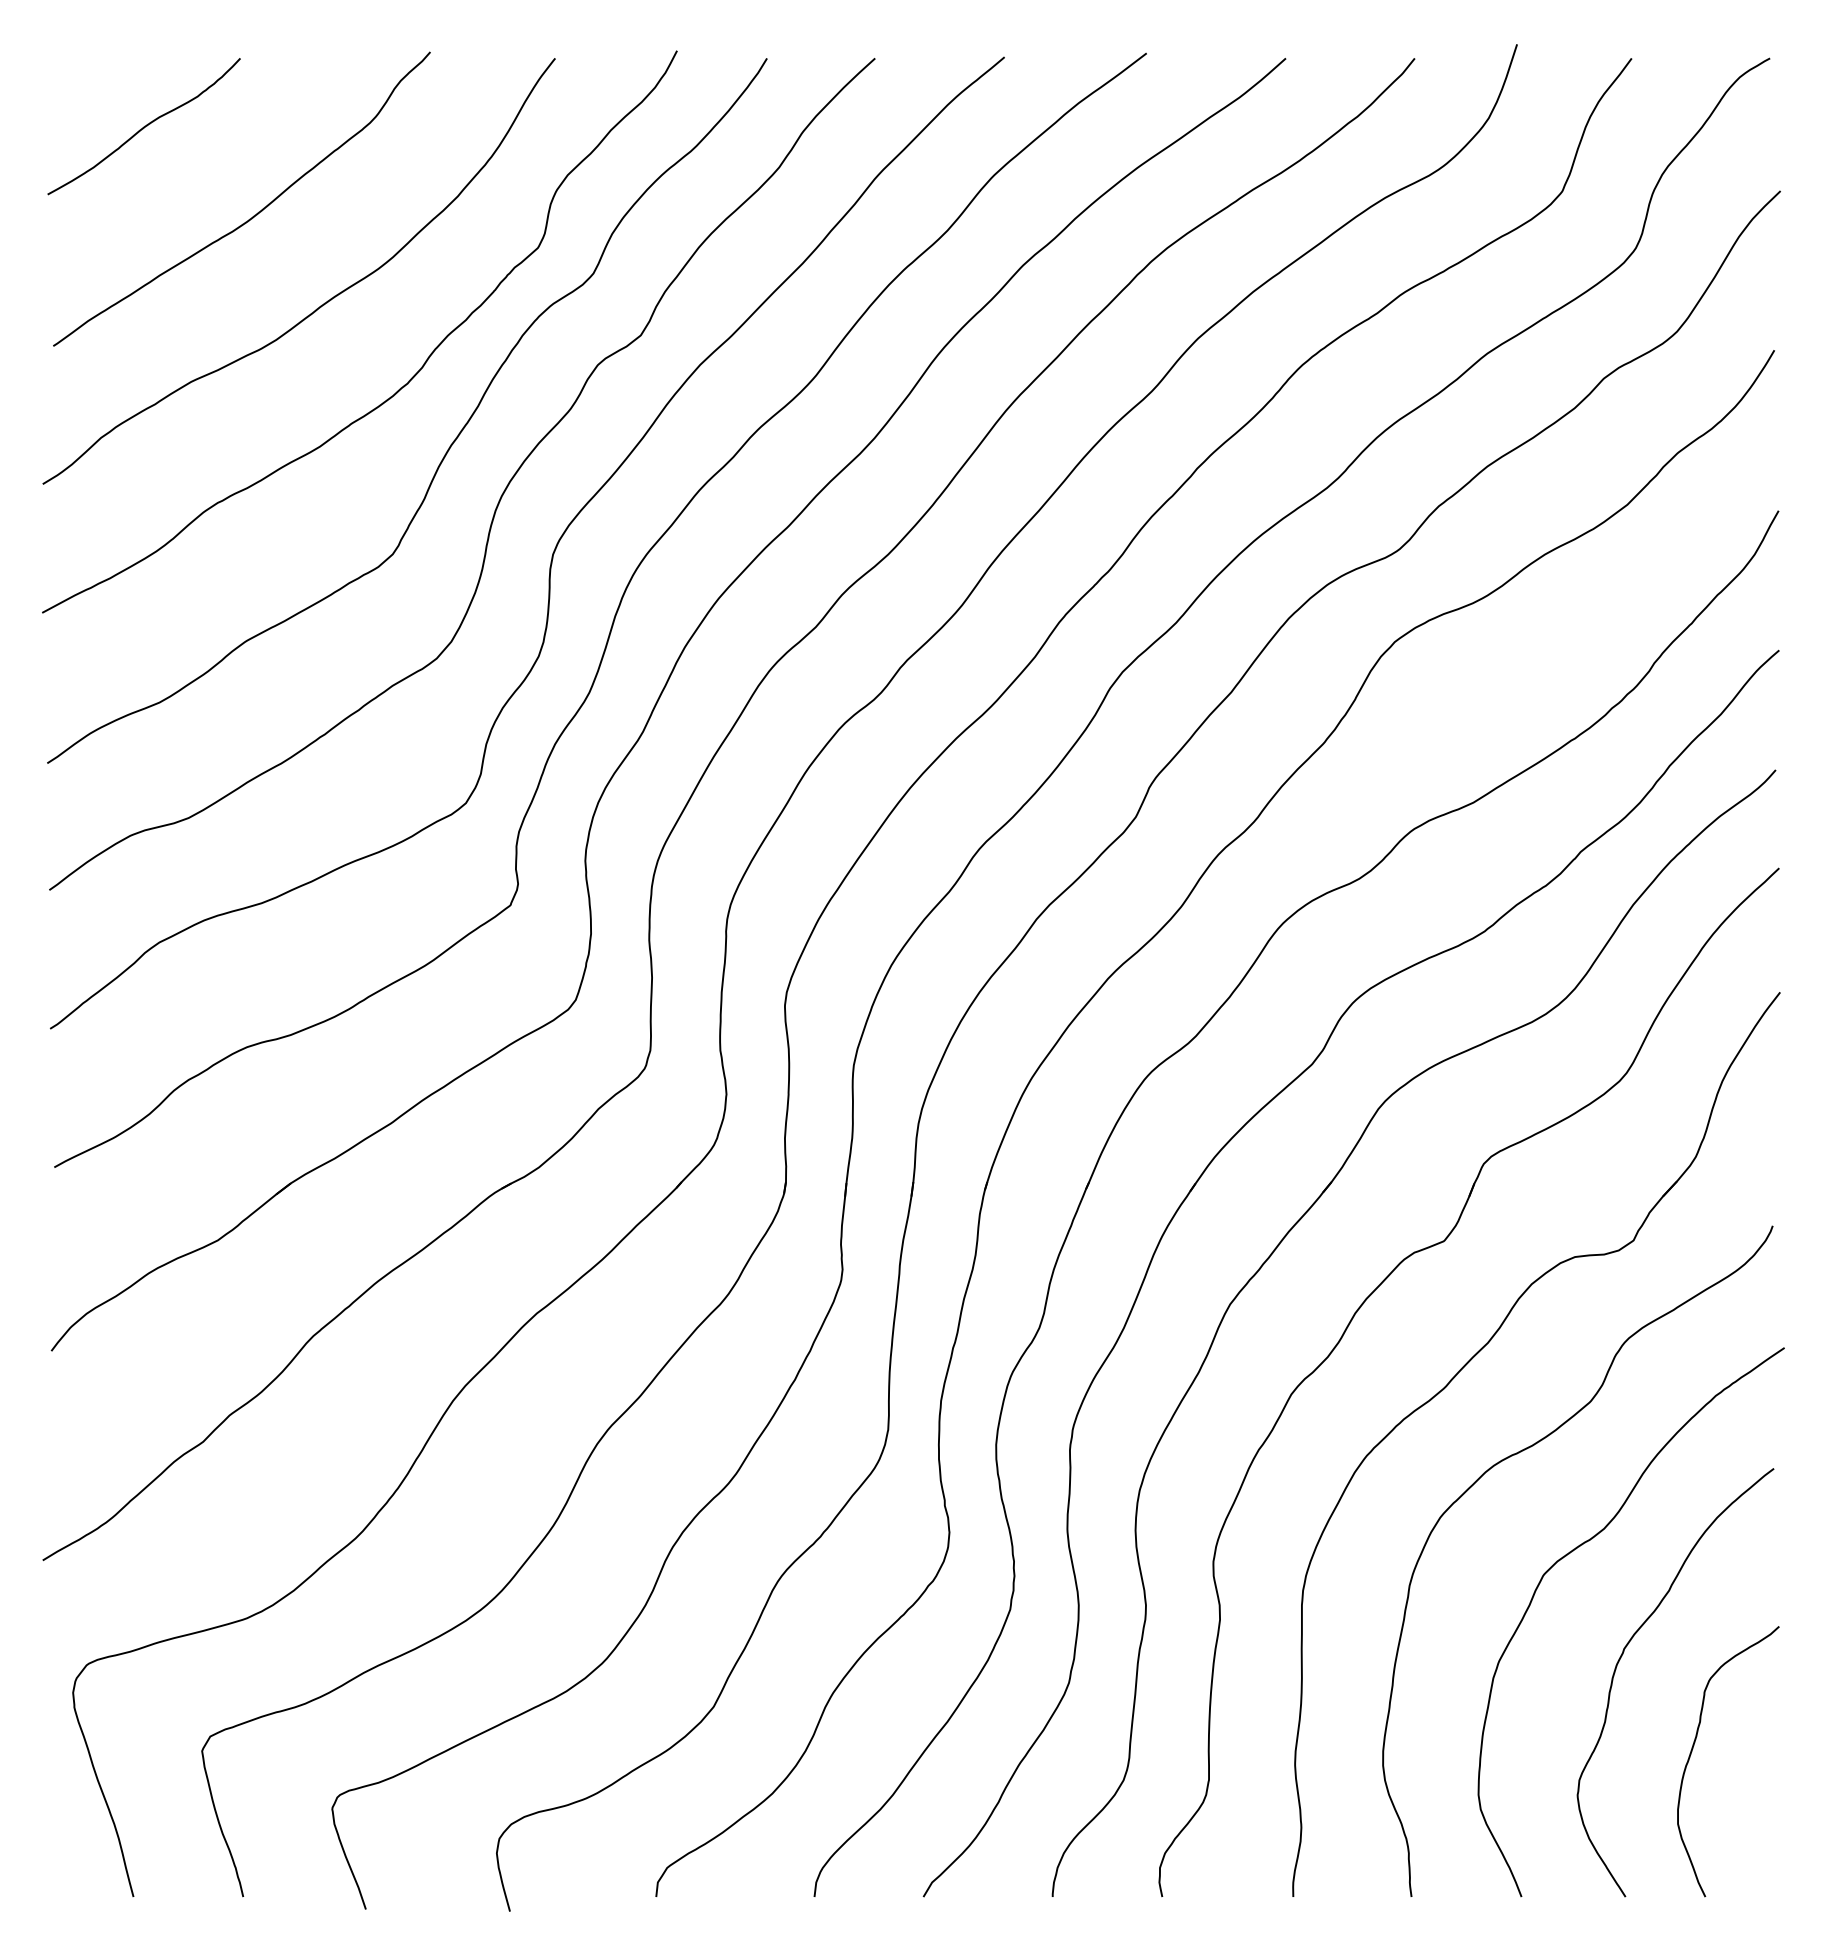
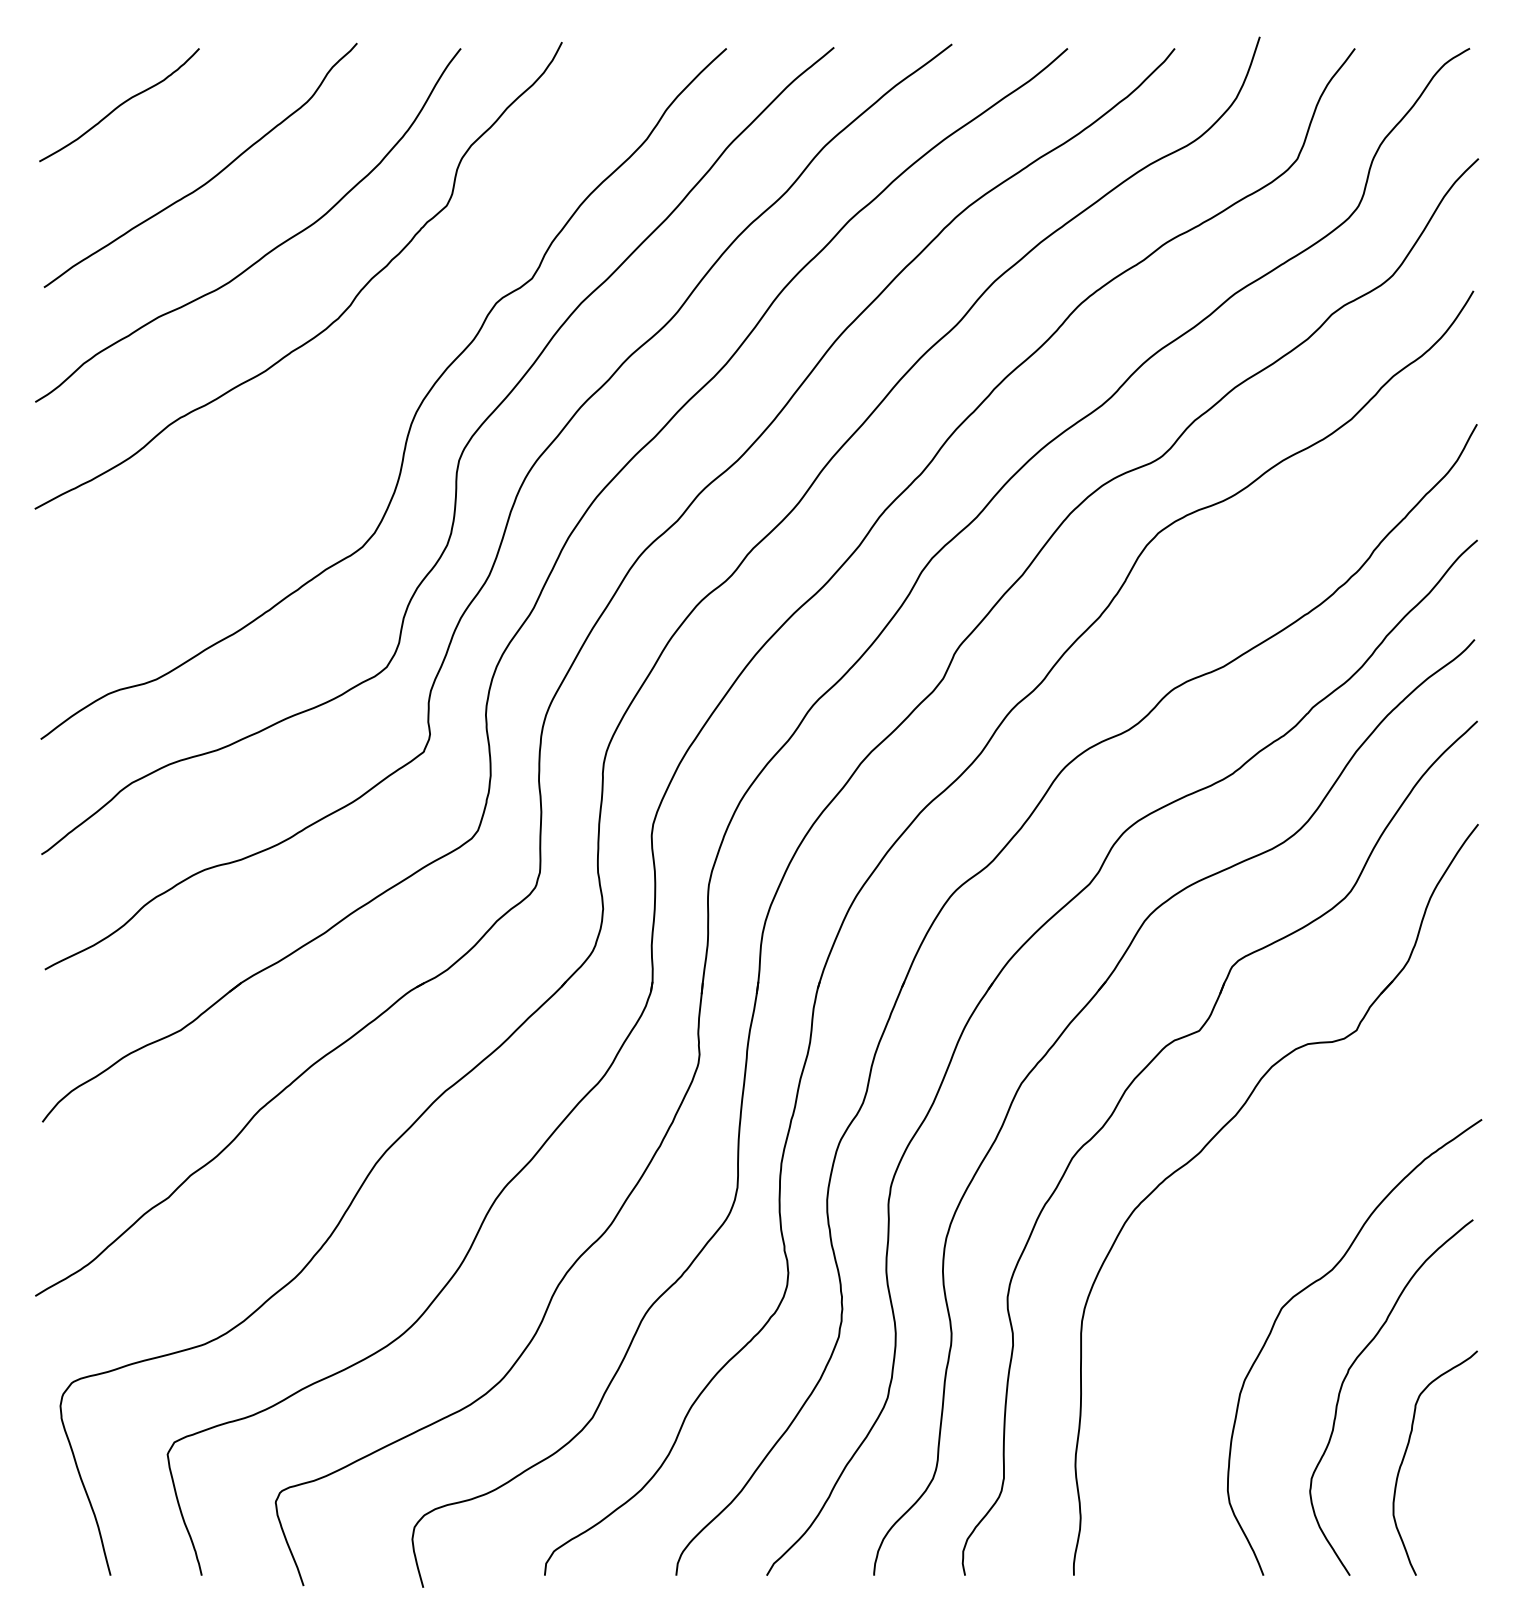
curve: (450, 444) -> (373, 369), removed
curve: (1523, 1451) -> (1265, 1205), removed

